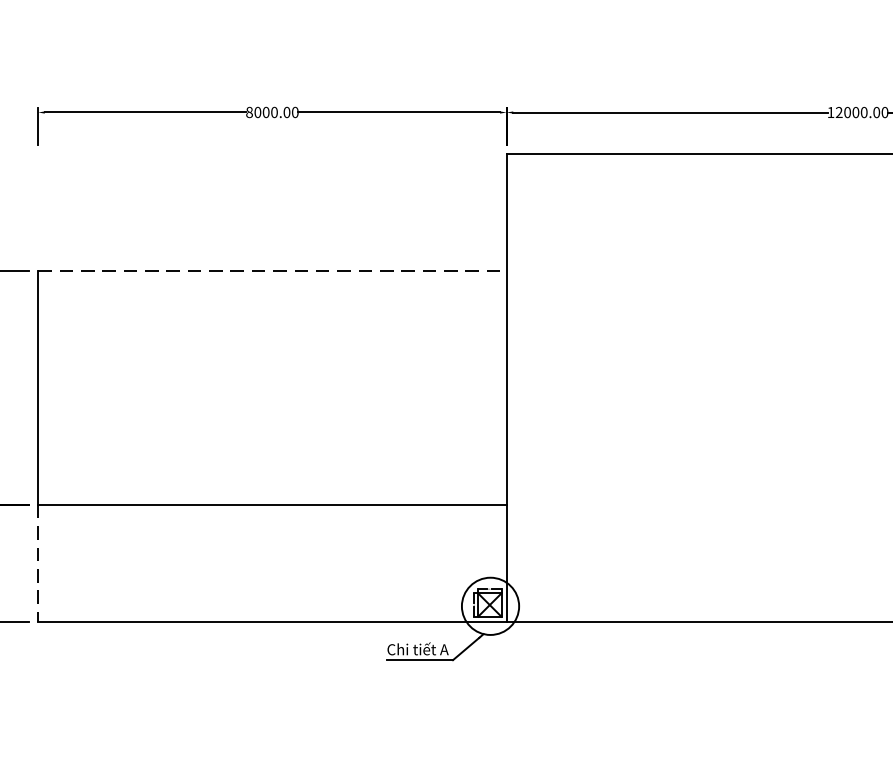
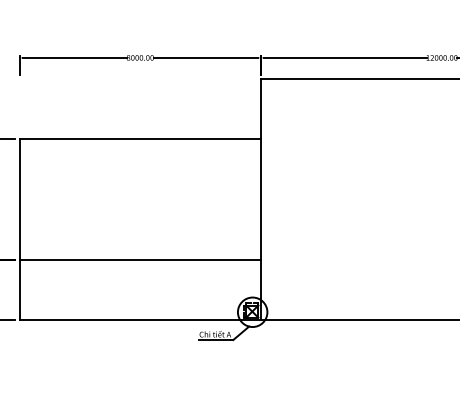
line: (272, 270) -> (140, 139), dashed -> solid
line: (37, 564) -> (19, 290), dashed -> solid

